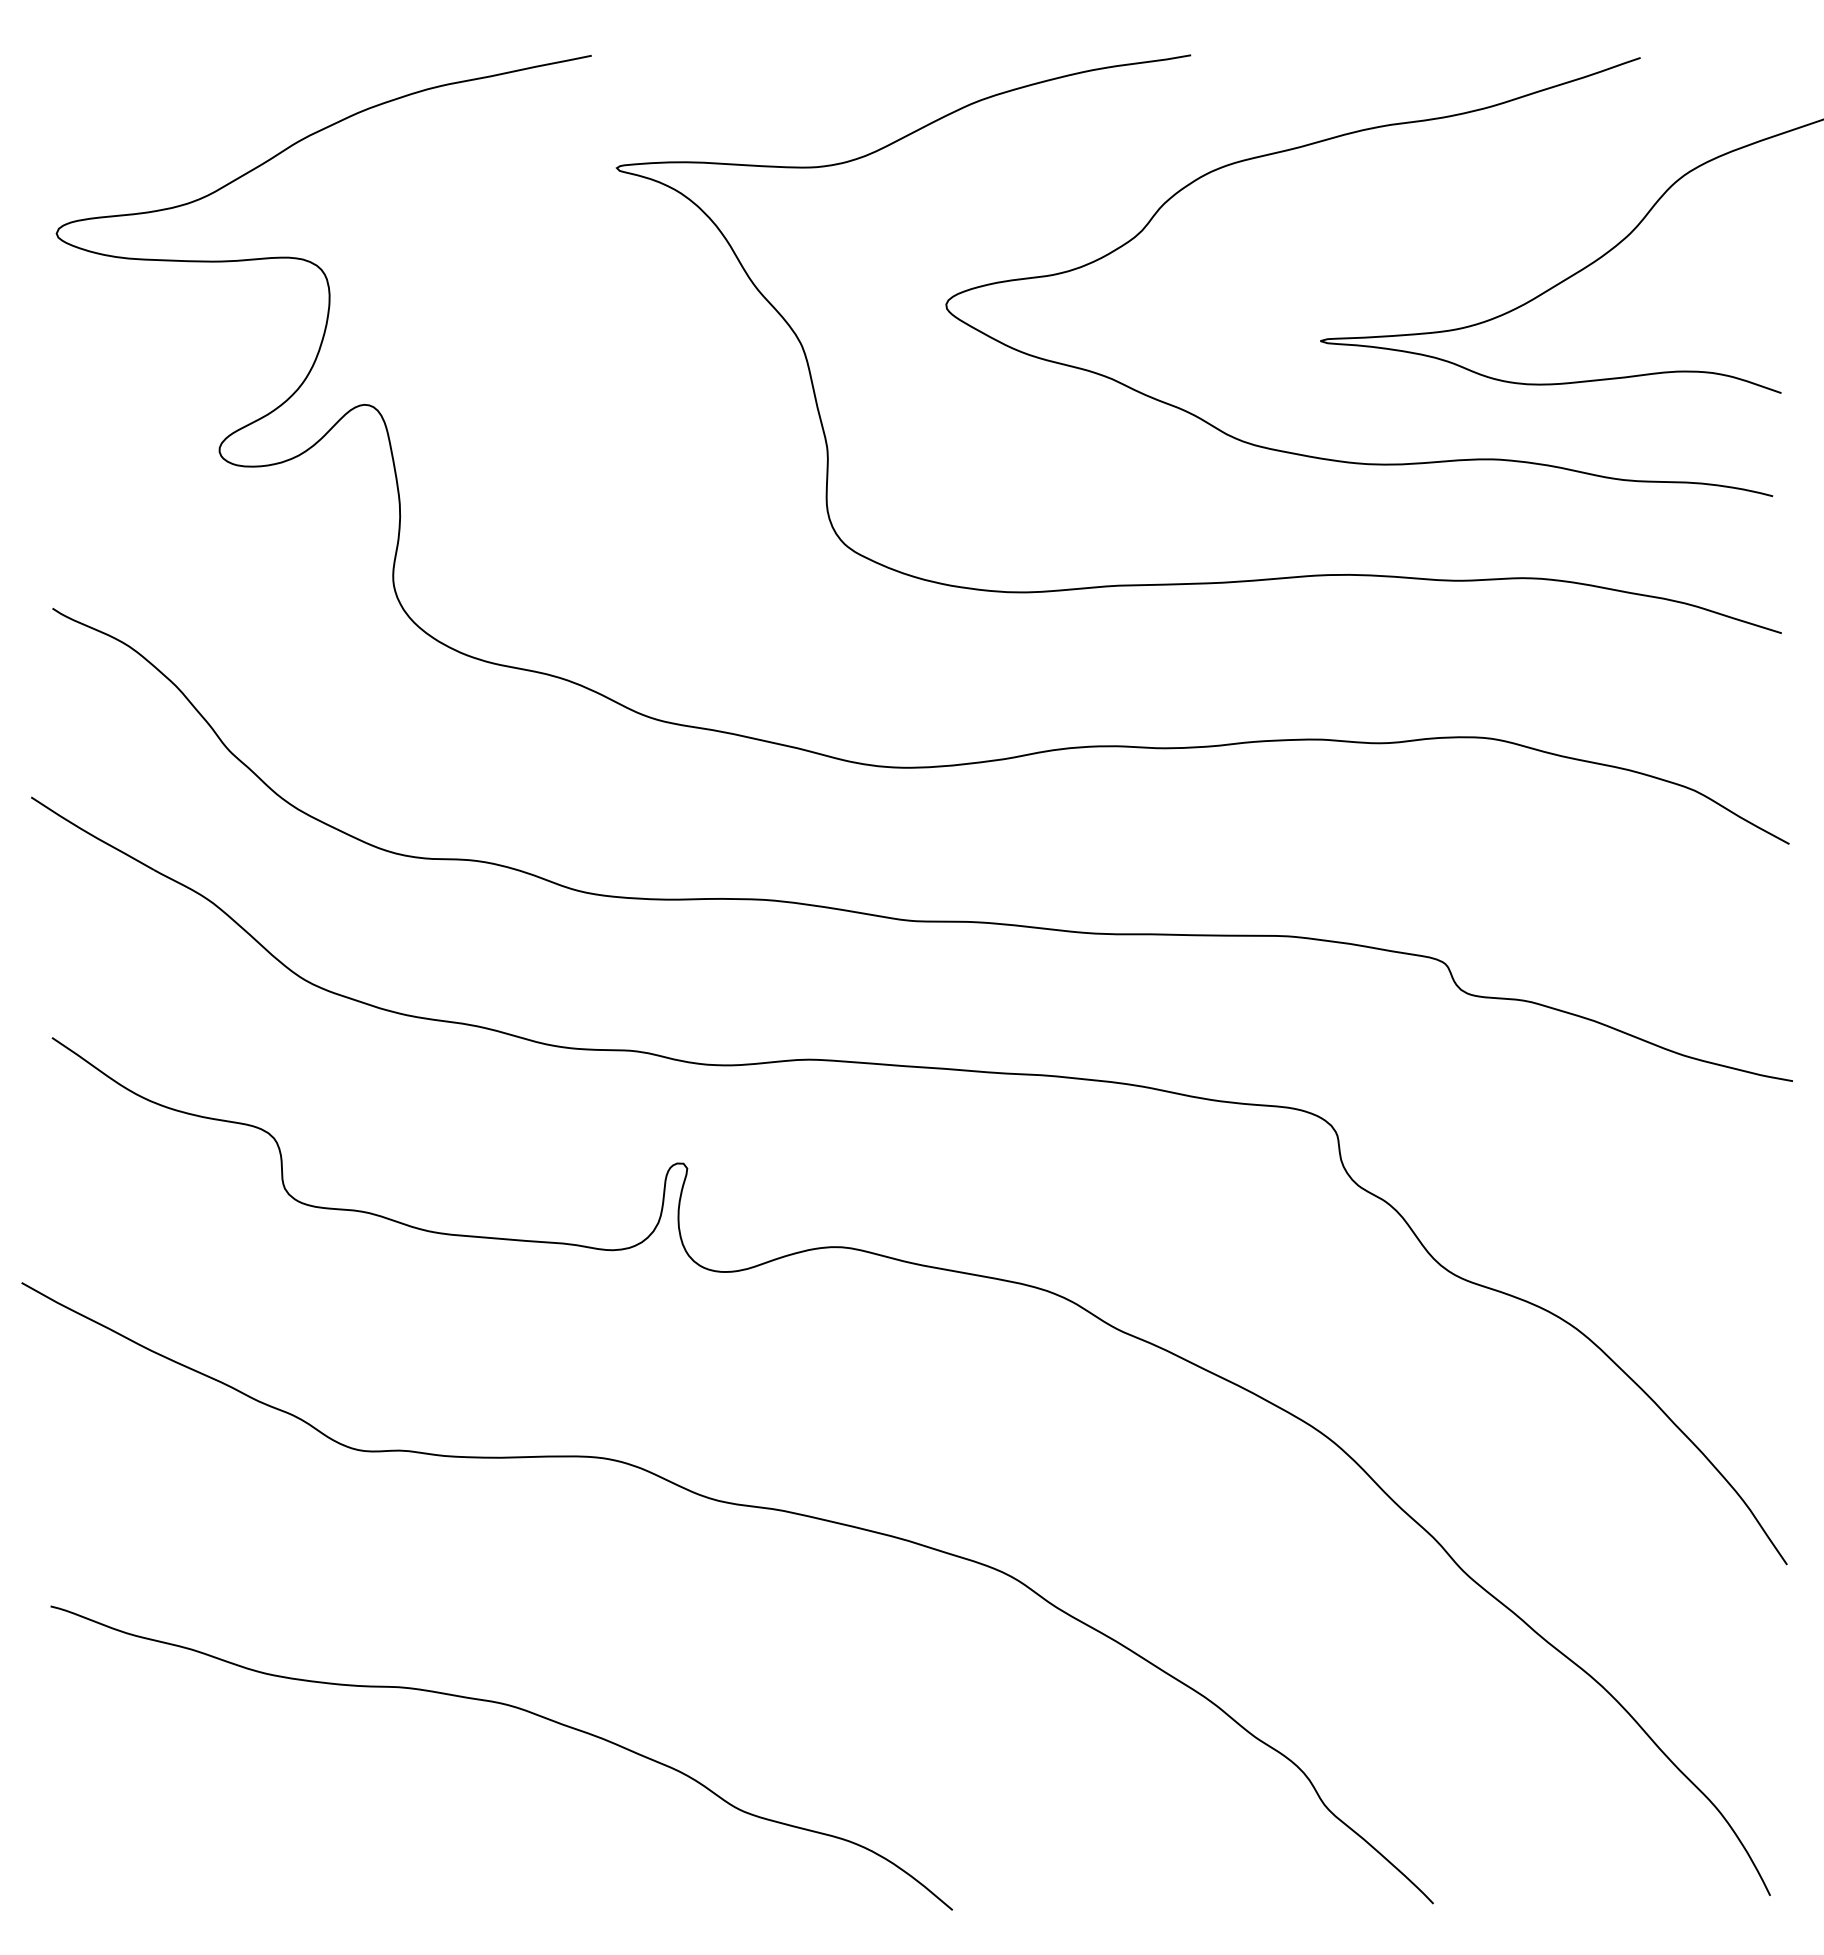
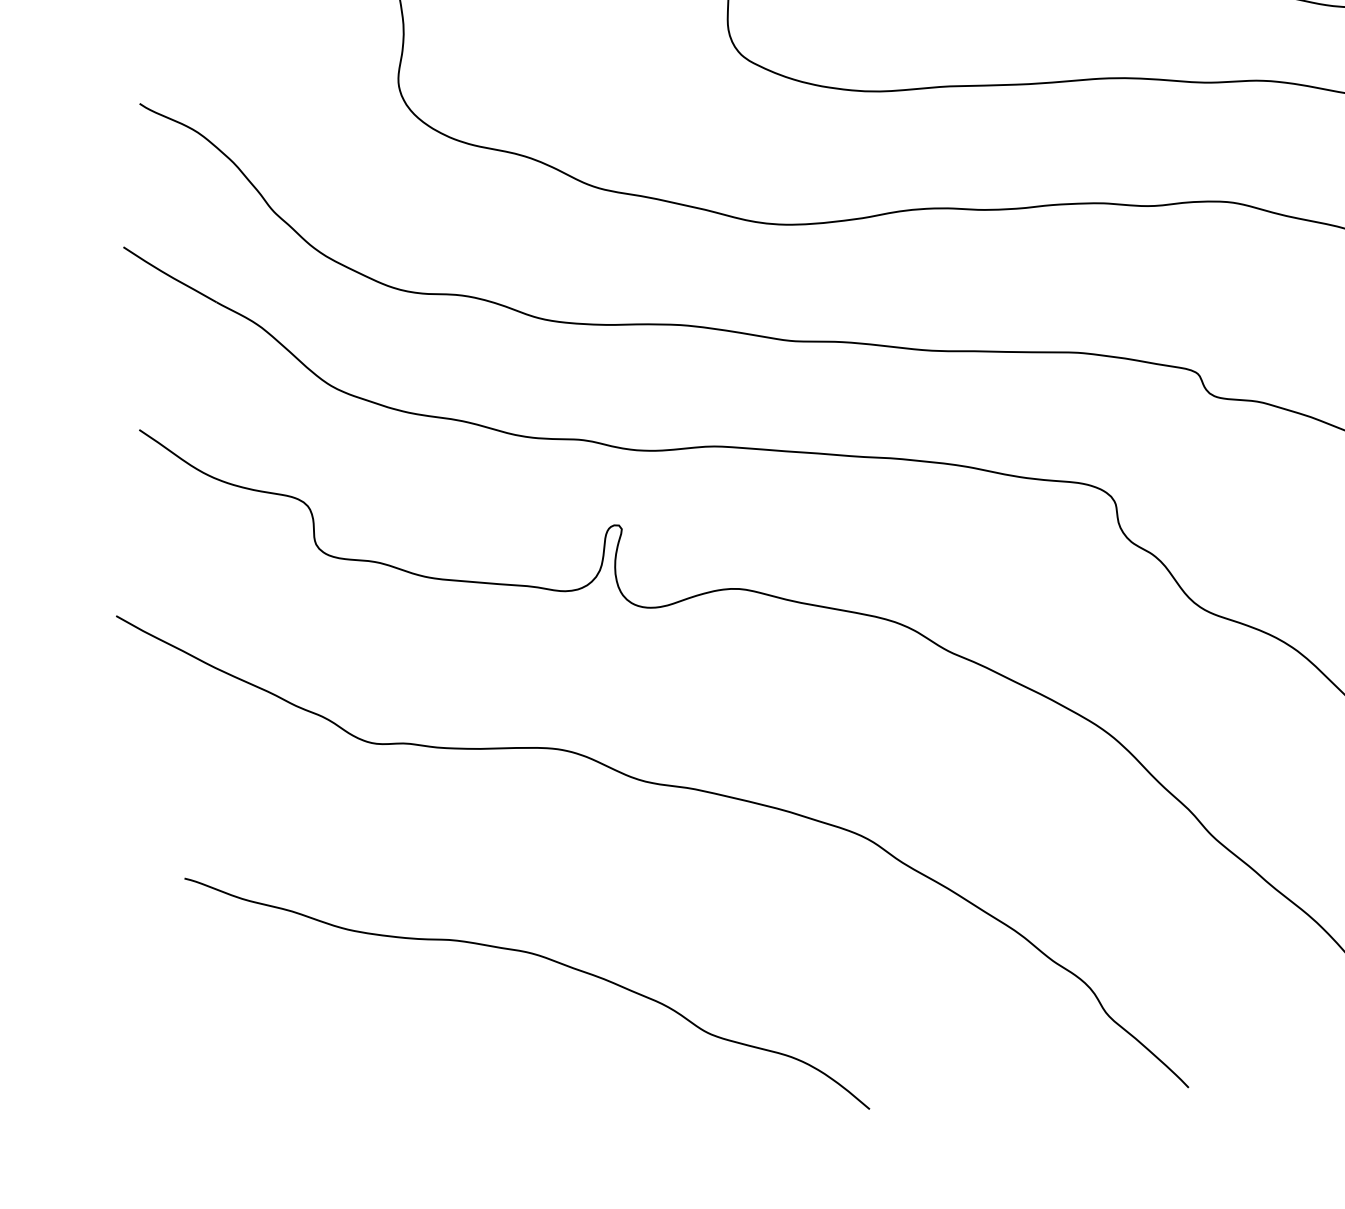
curve: (518, 1709) -> (539, 956), moved

